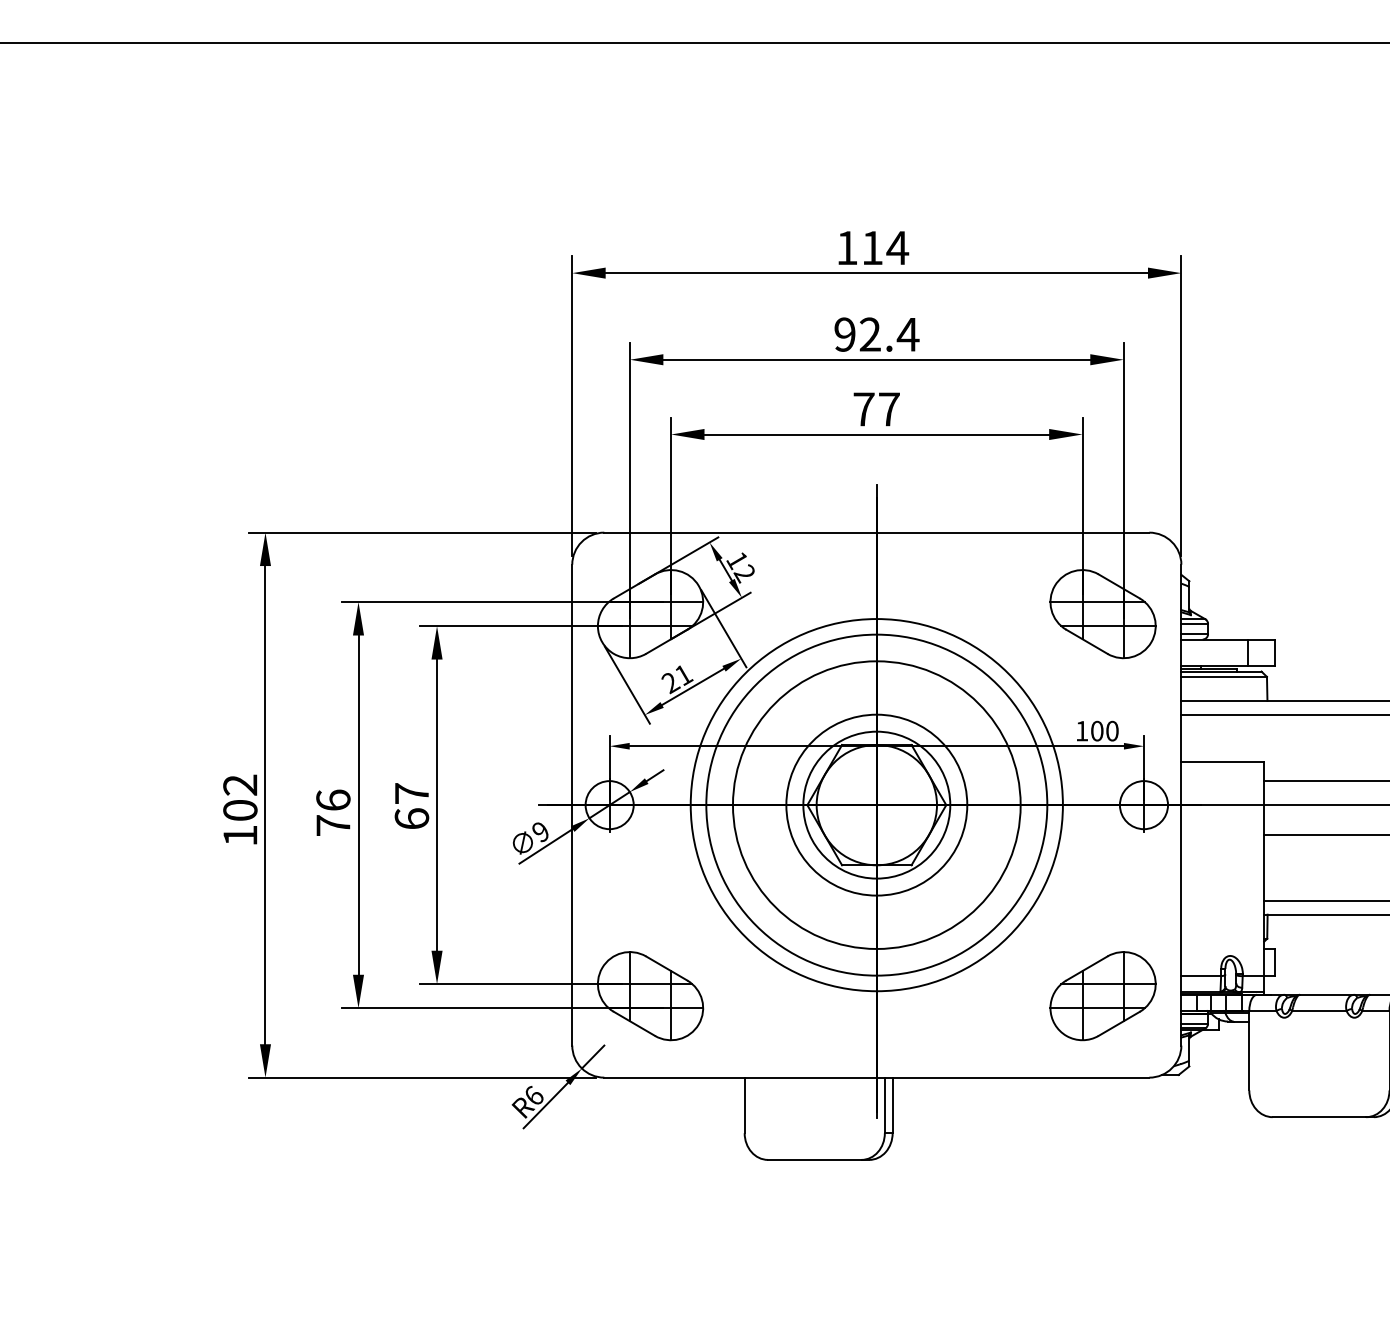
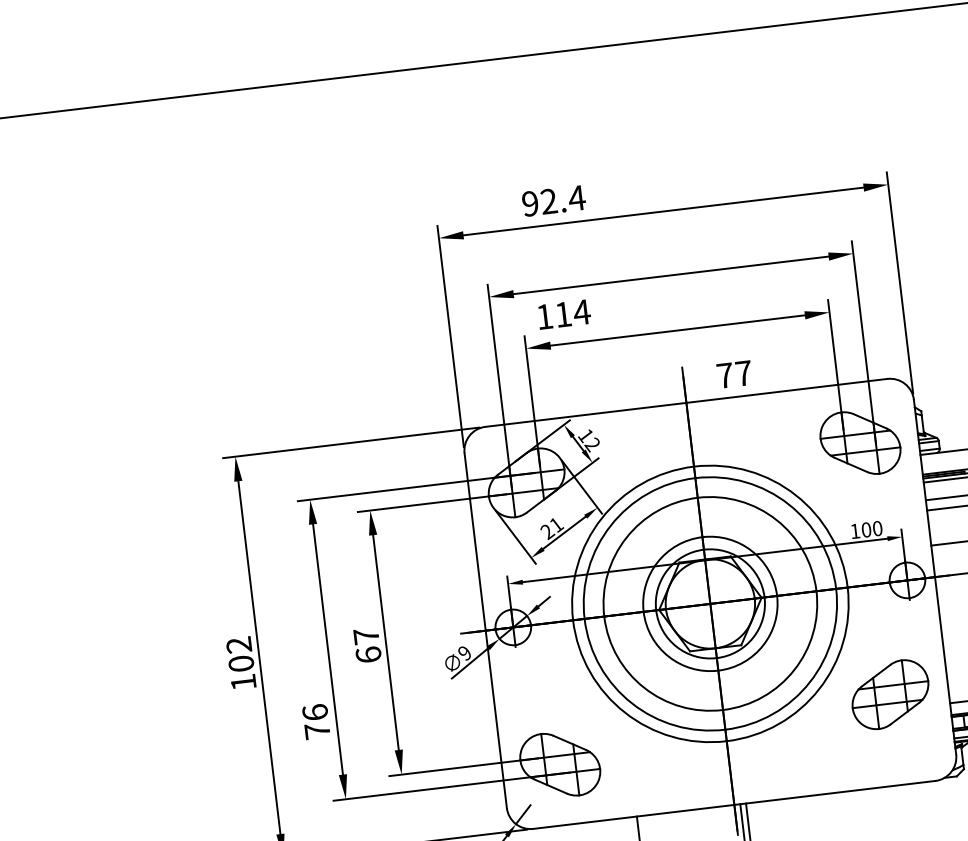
text: (873, 247) -> (564, 314), moved
text: (876, 334) -> (553, 200), moved
text: (876, 409) -> (734, 374), moved
text: (333, 812) -> (316, 721), moved
part: (1102, 996) -> (890, 694), moved

